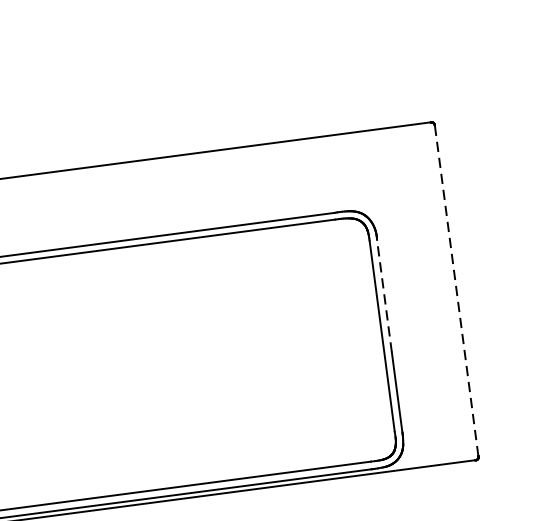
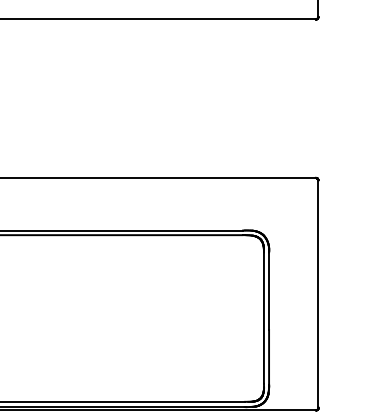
line: (457, 291) -> (318, 294), dashed -> solid
line: (385, 296) -> (269, 291), dashed -> solid

